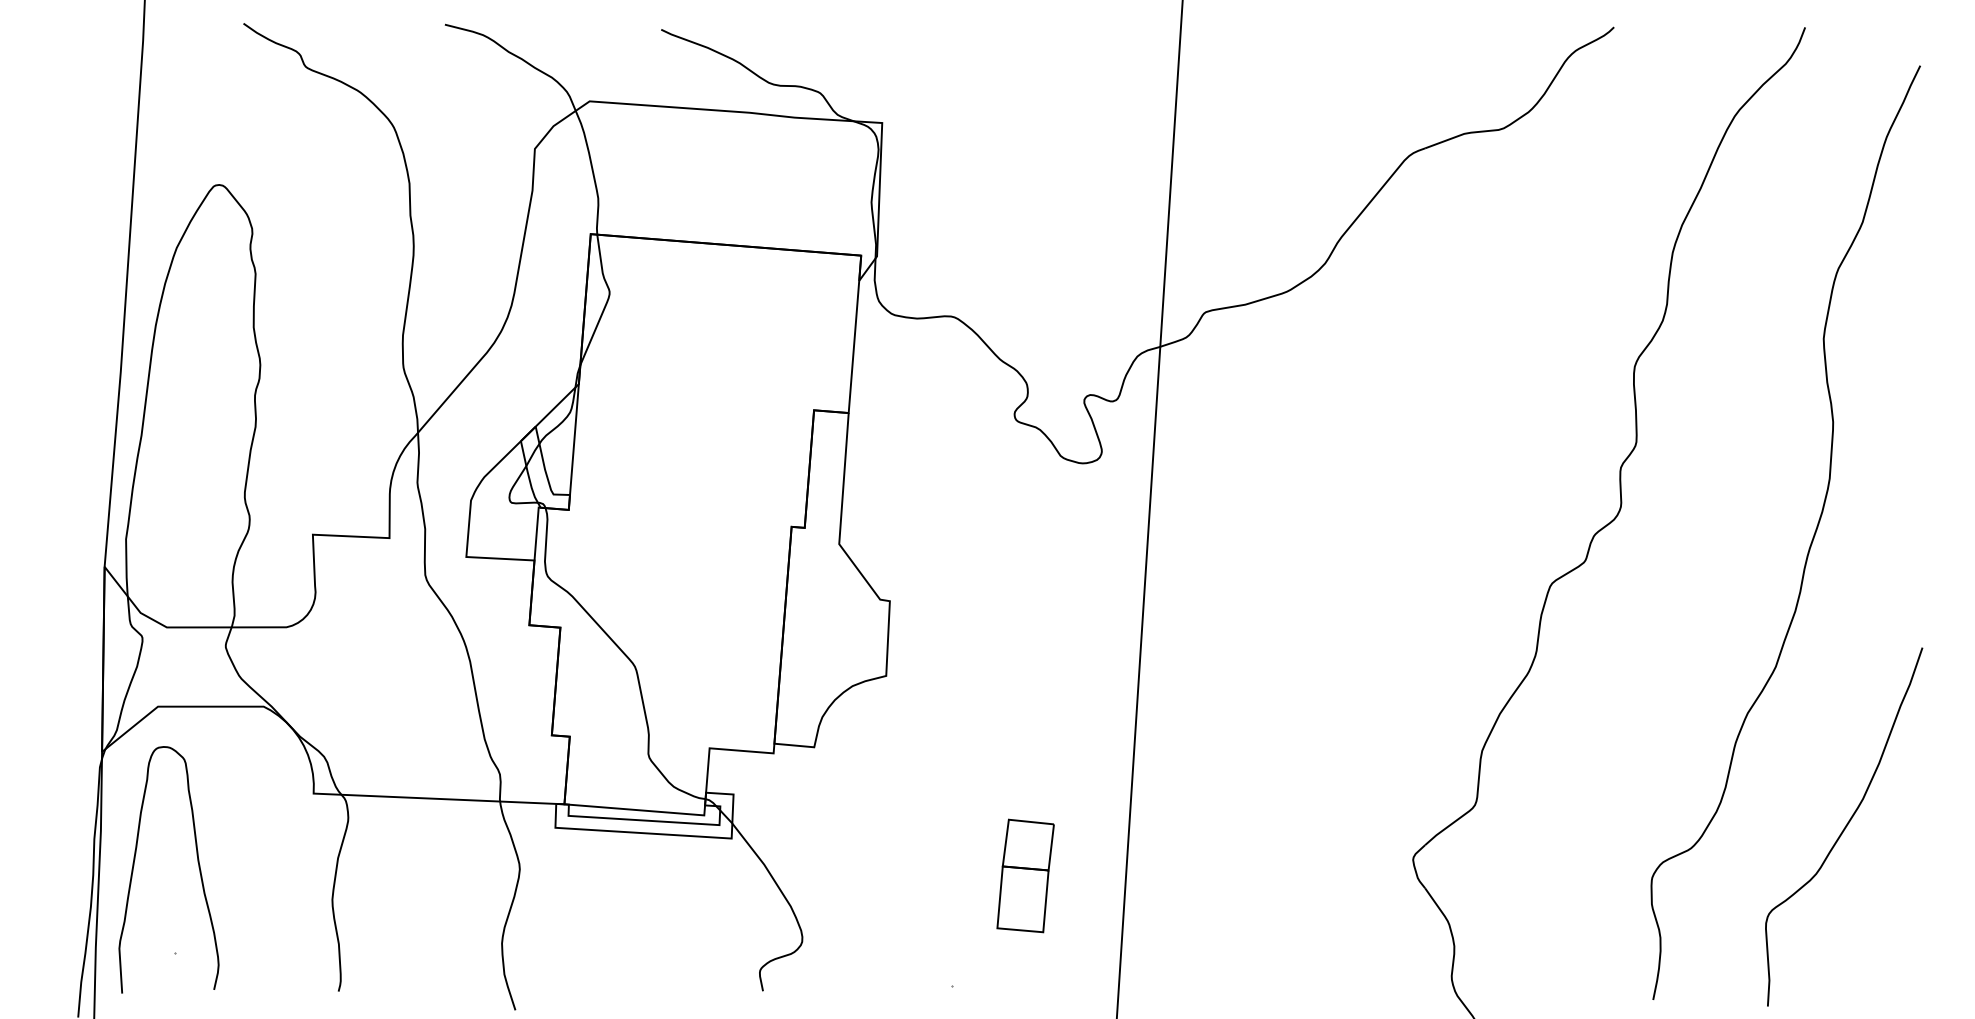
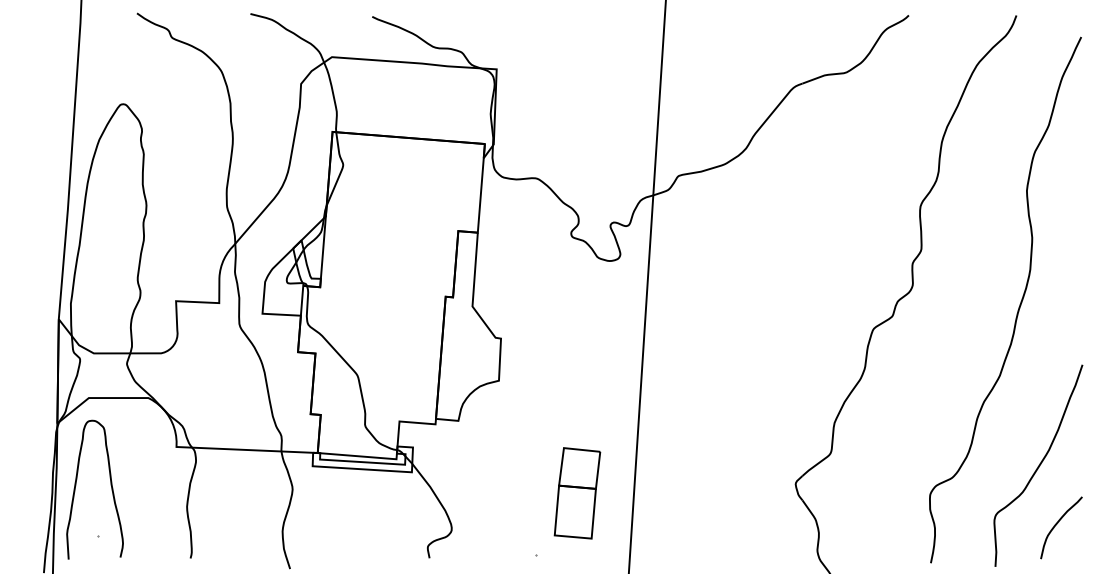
part: (1025, 876) -> (577, 493), size x1.43
curve: (1879, 929) -> (1058, 523), added

